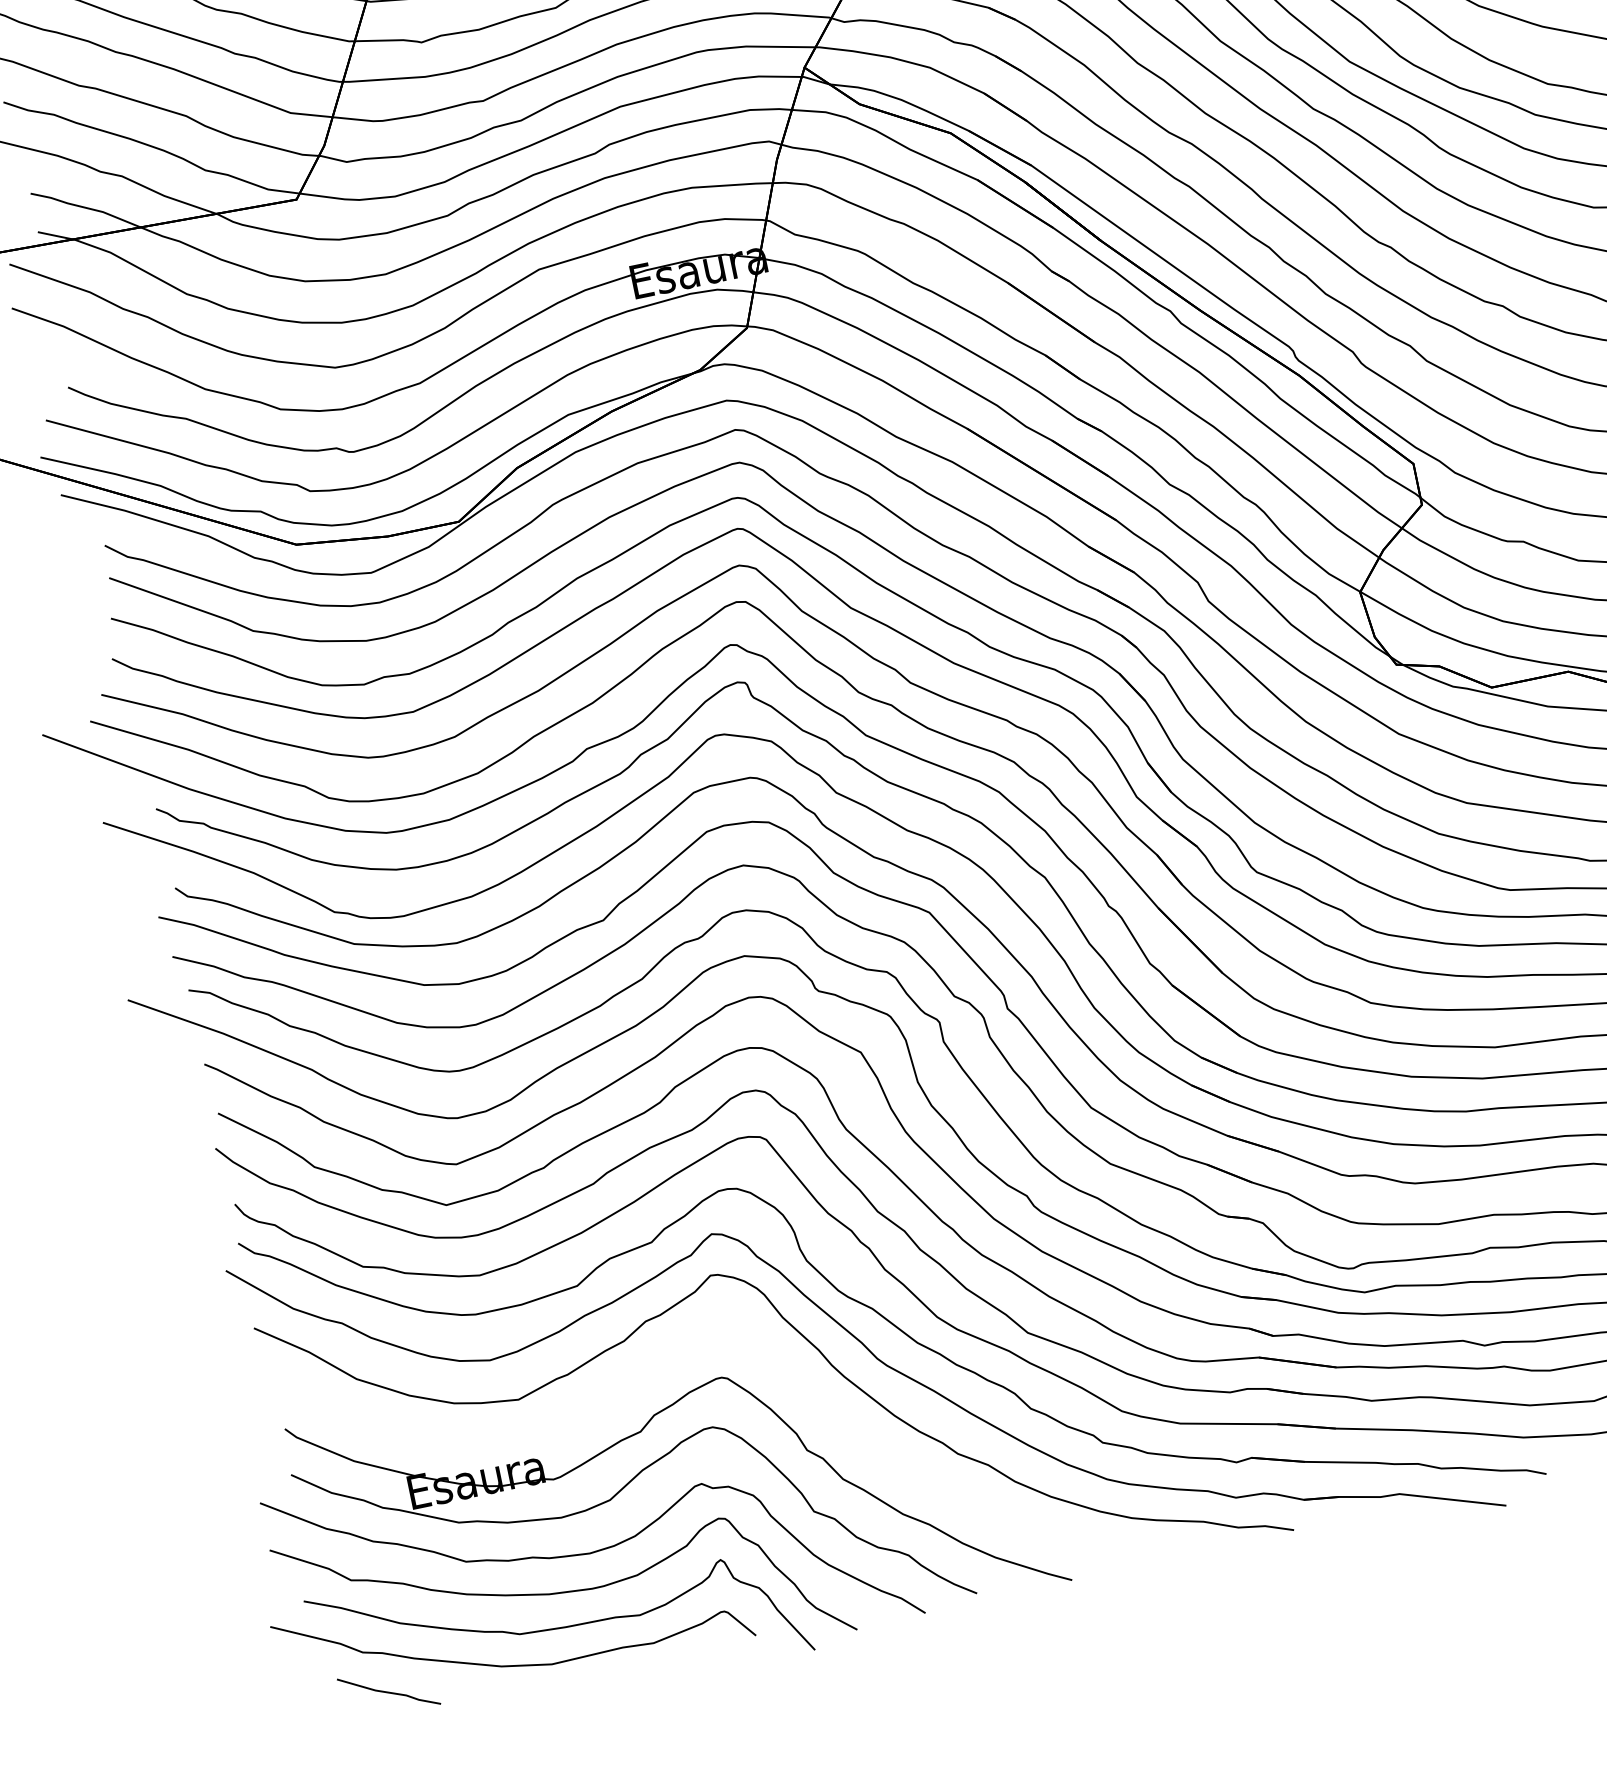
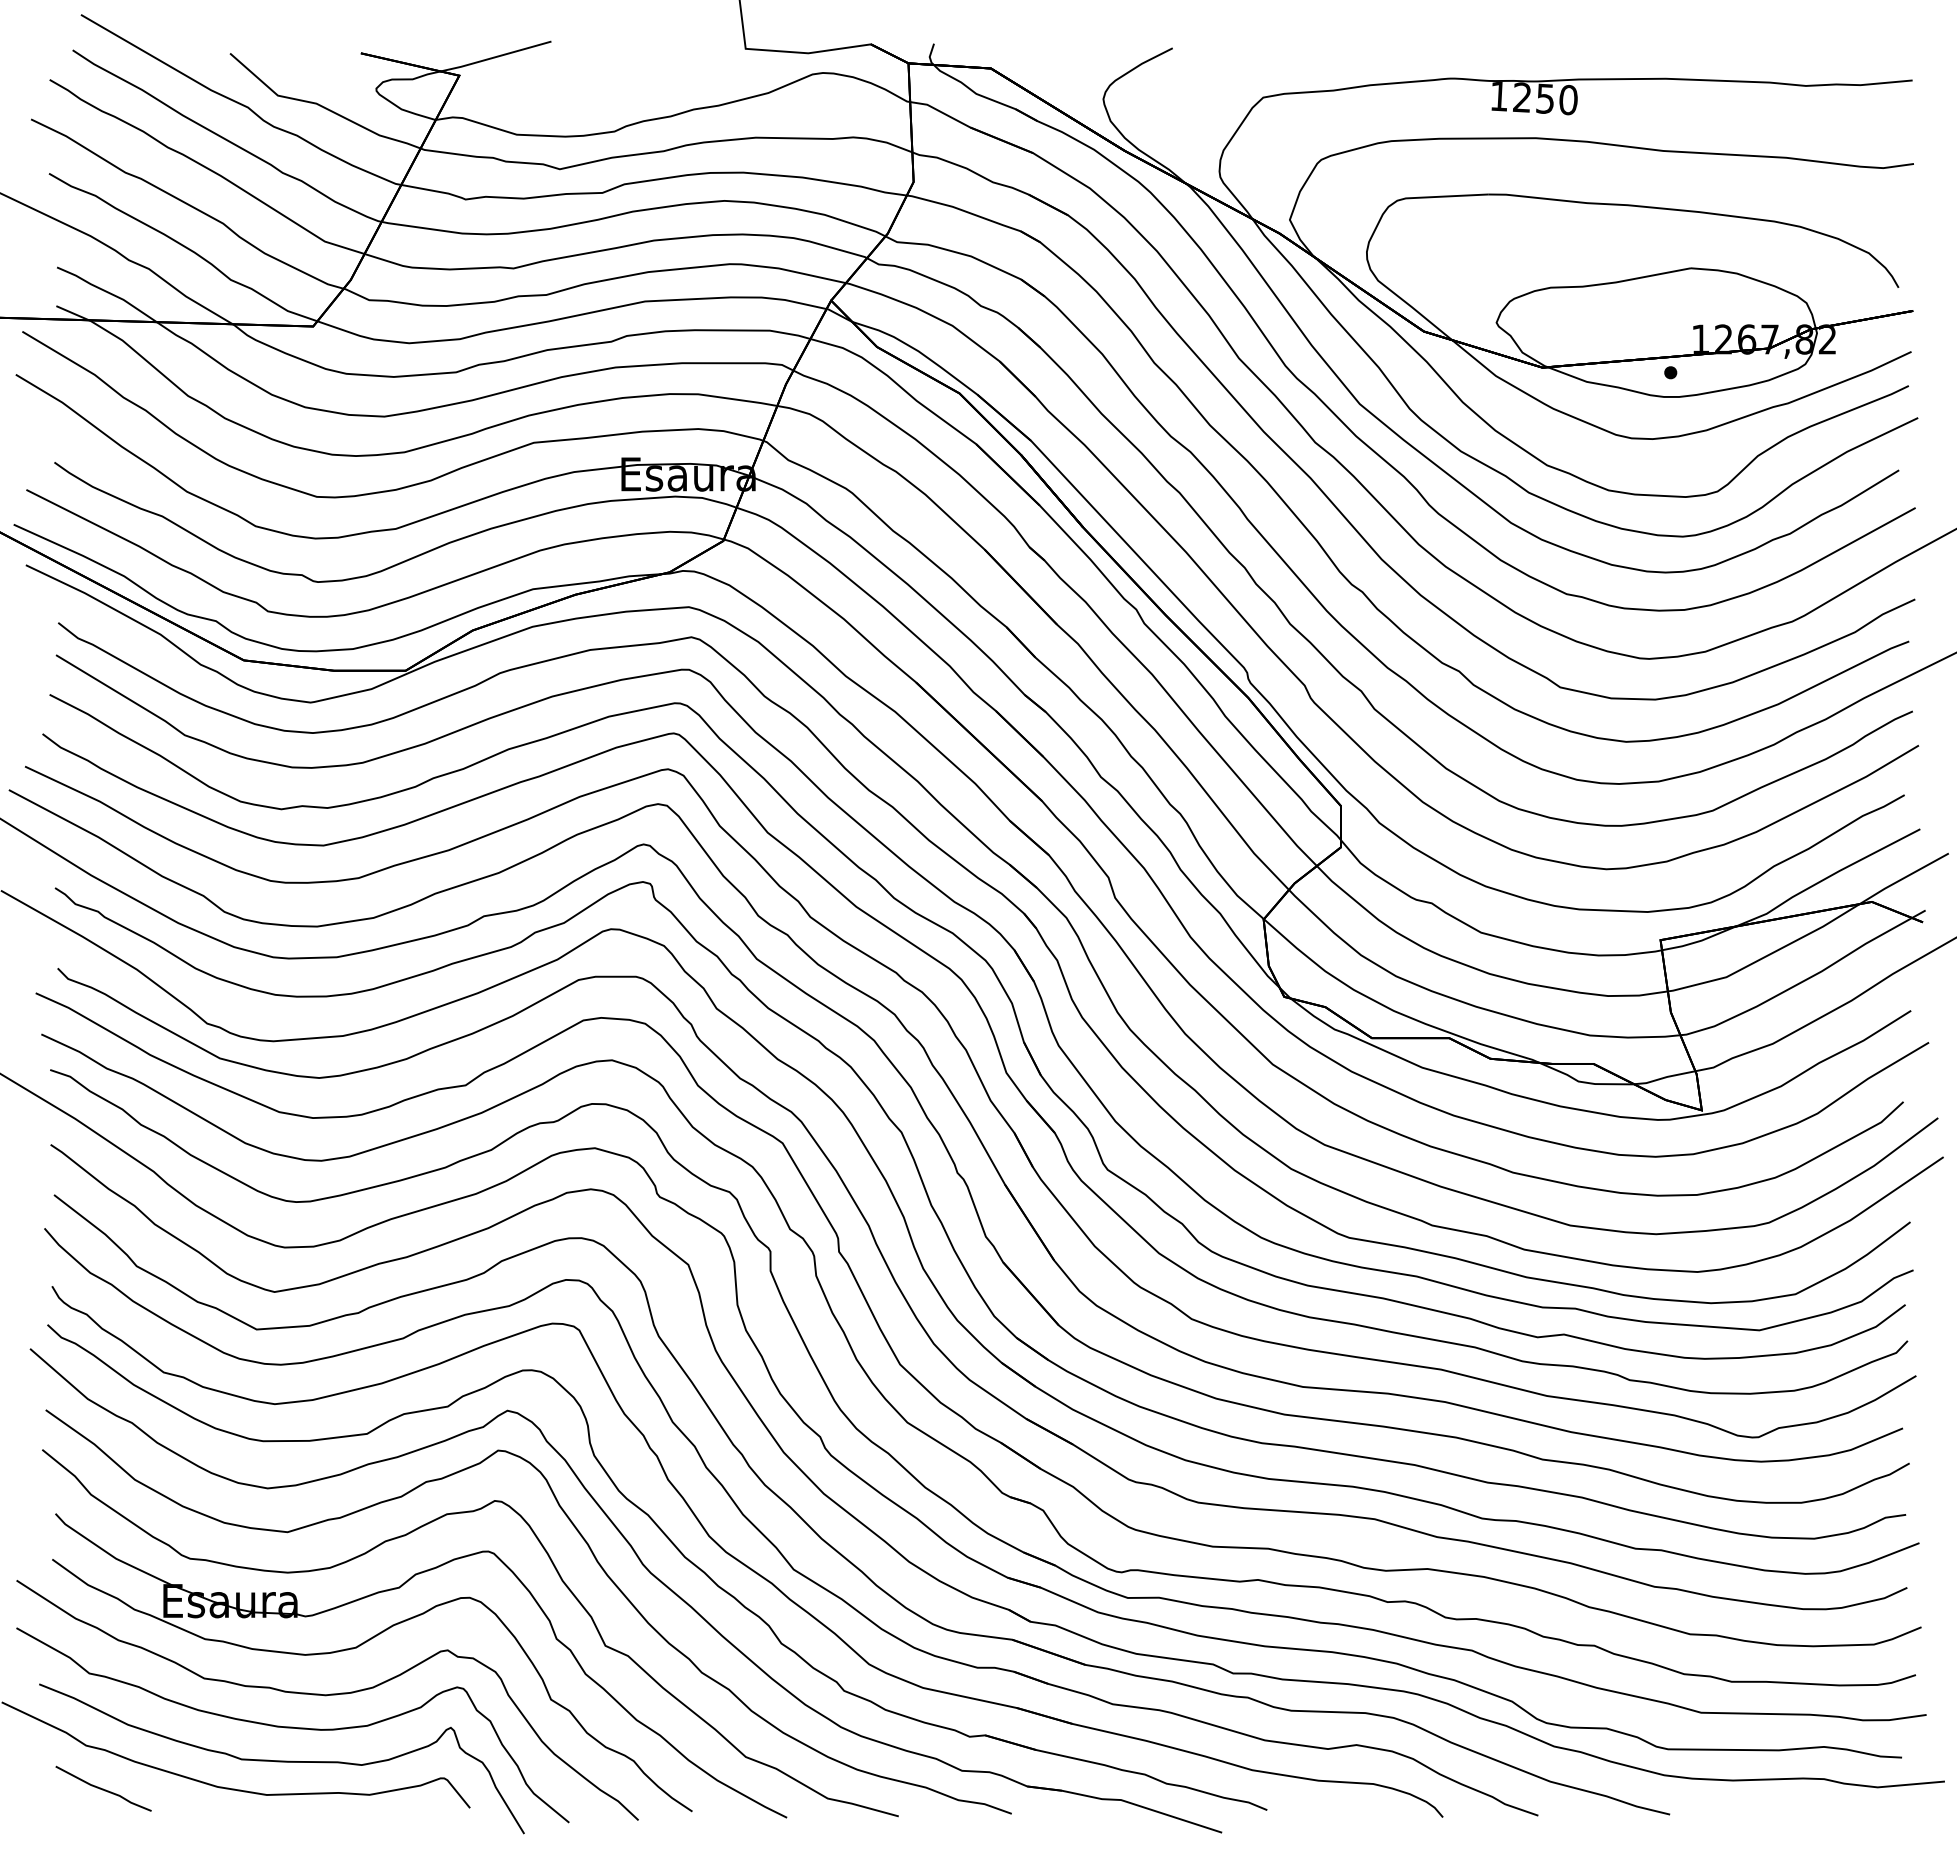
curve: (800, 1392) -> (561, 1581), added

